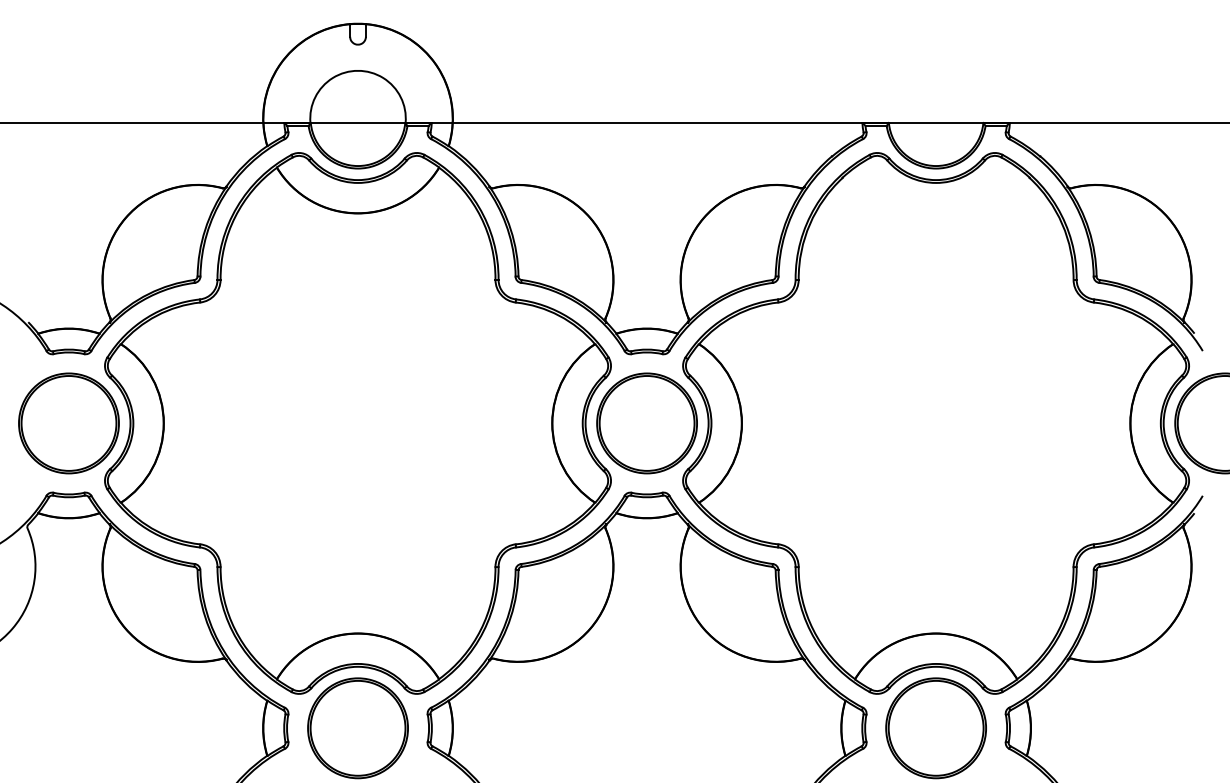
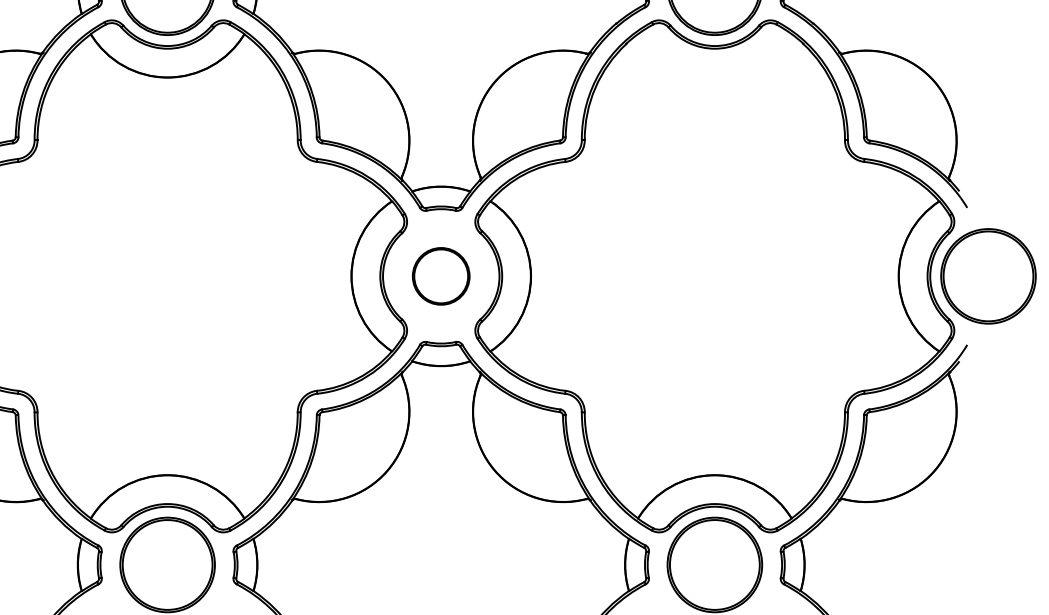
part: (646, 423) -> (440, 276), size x0.6

